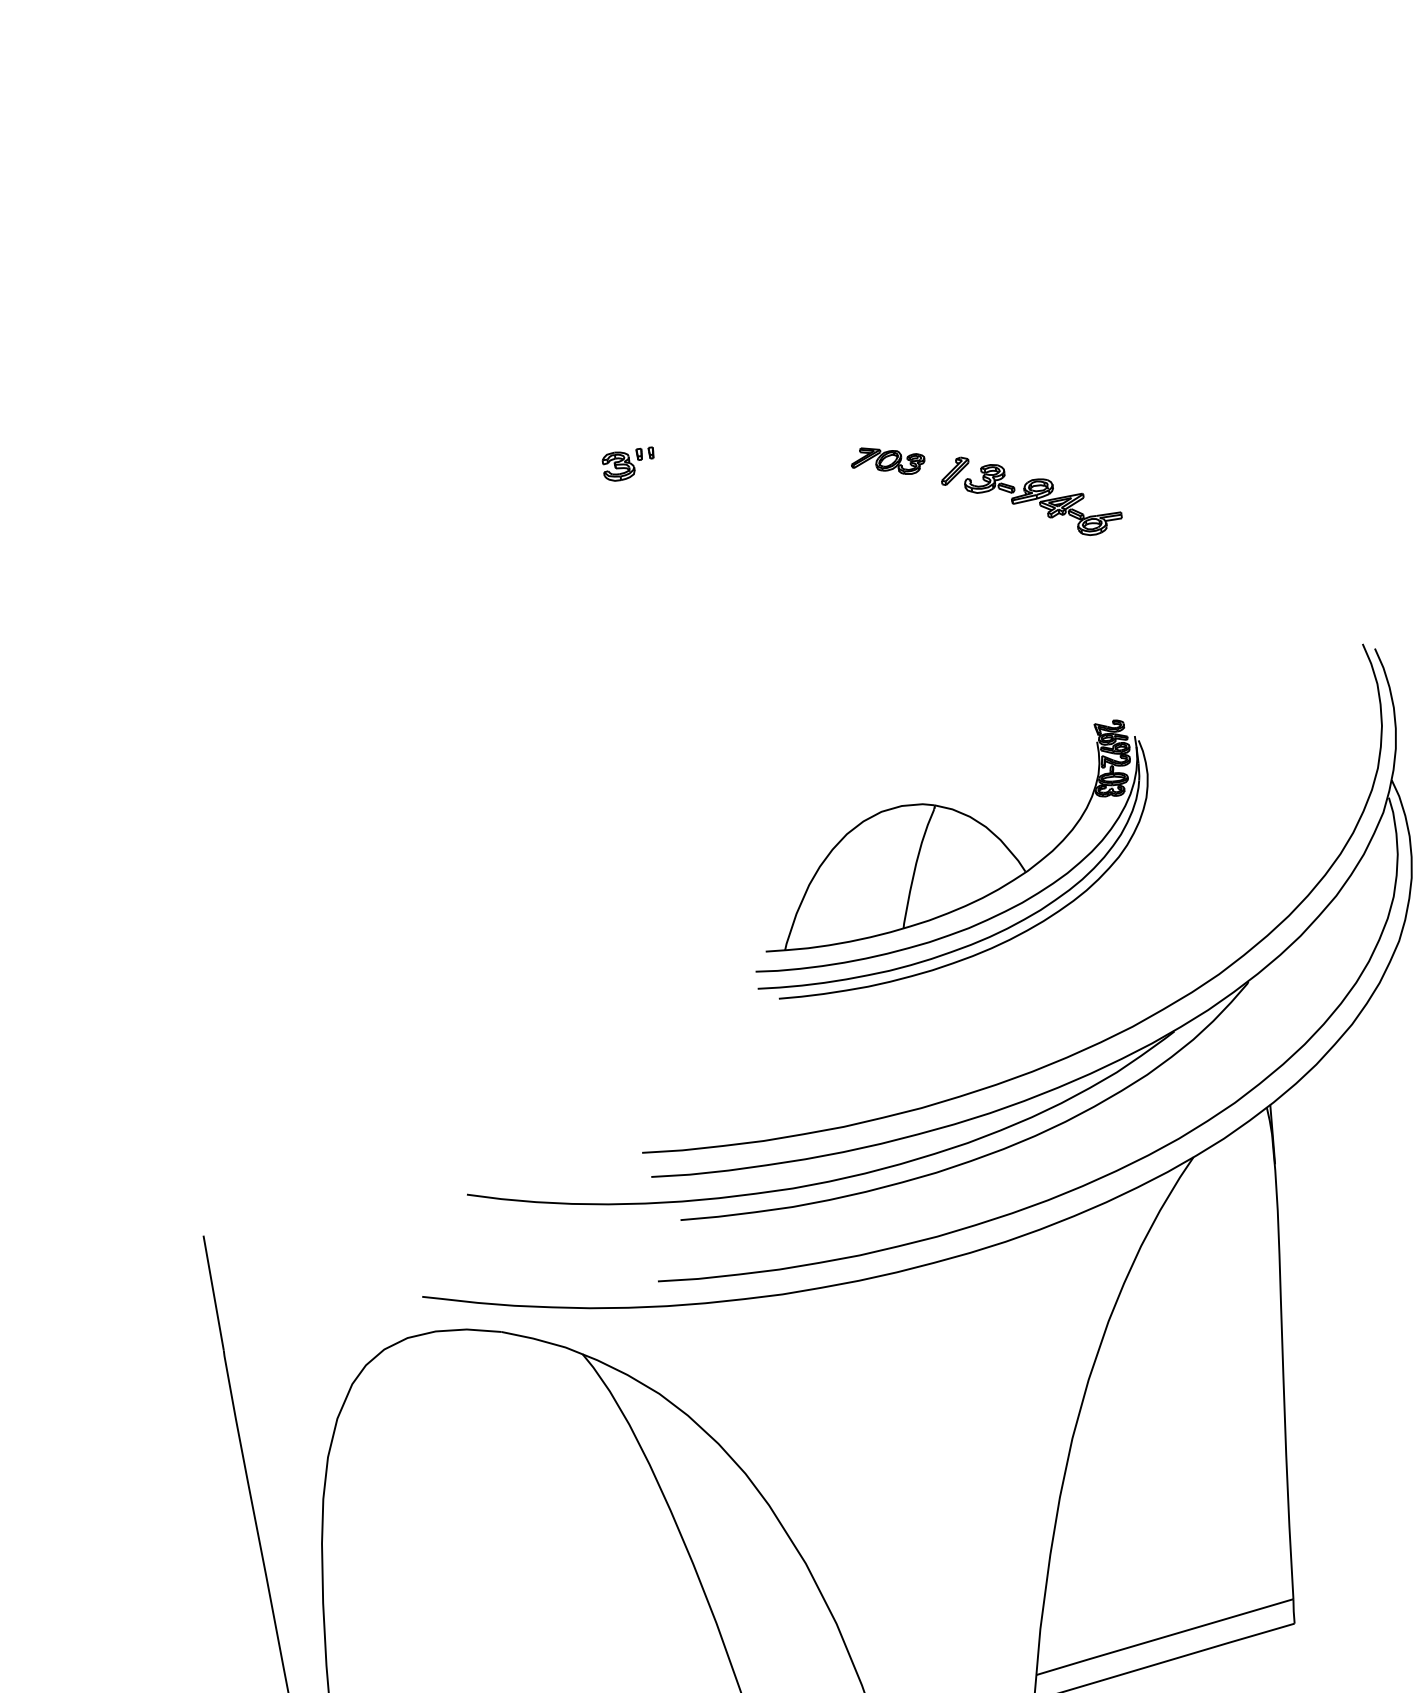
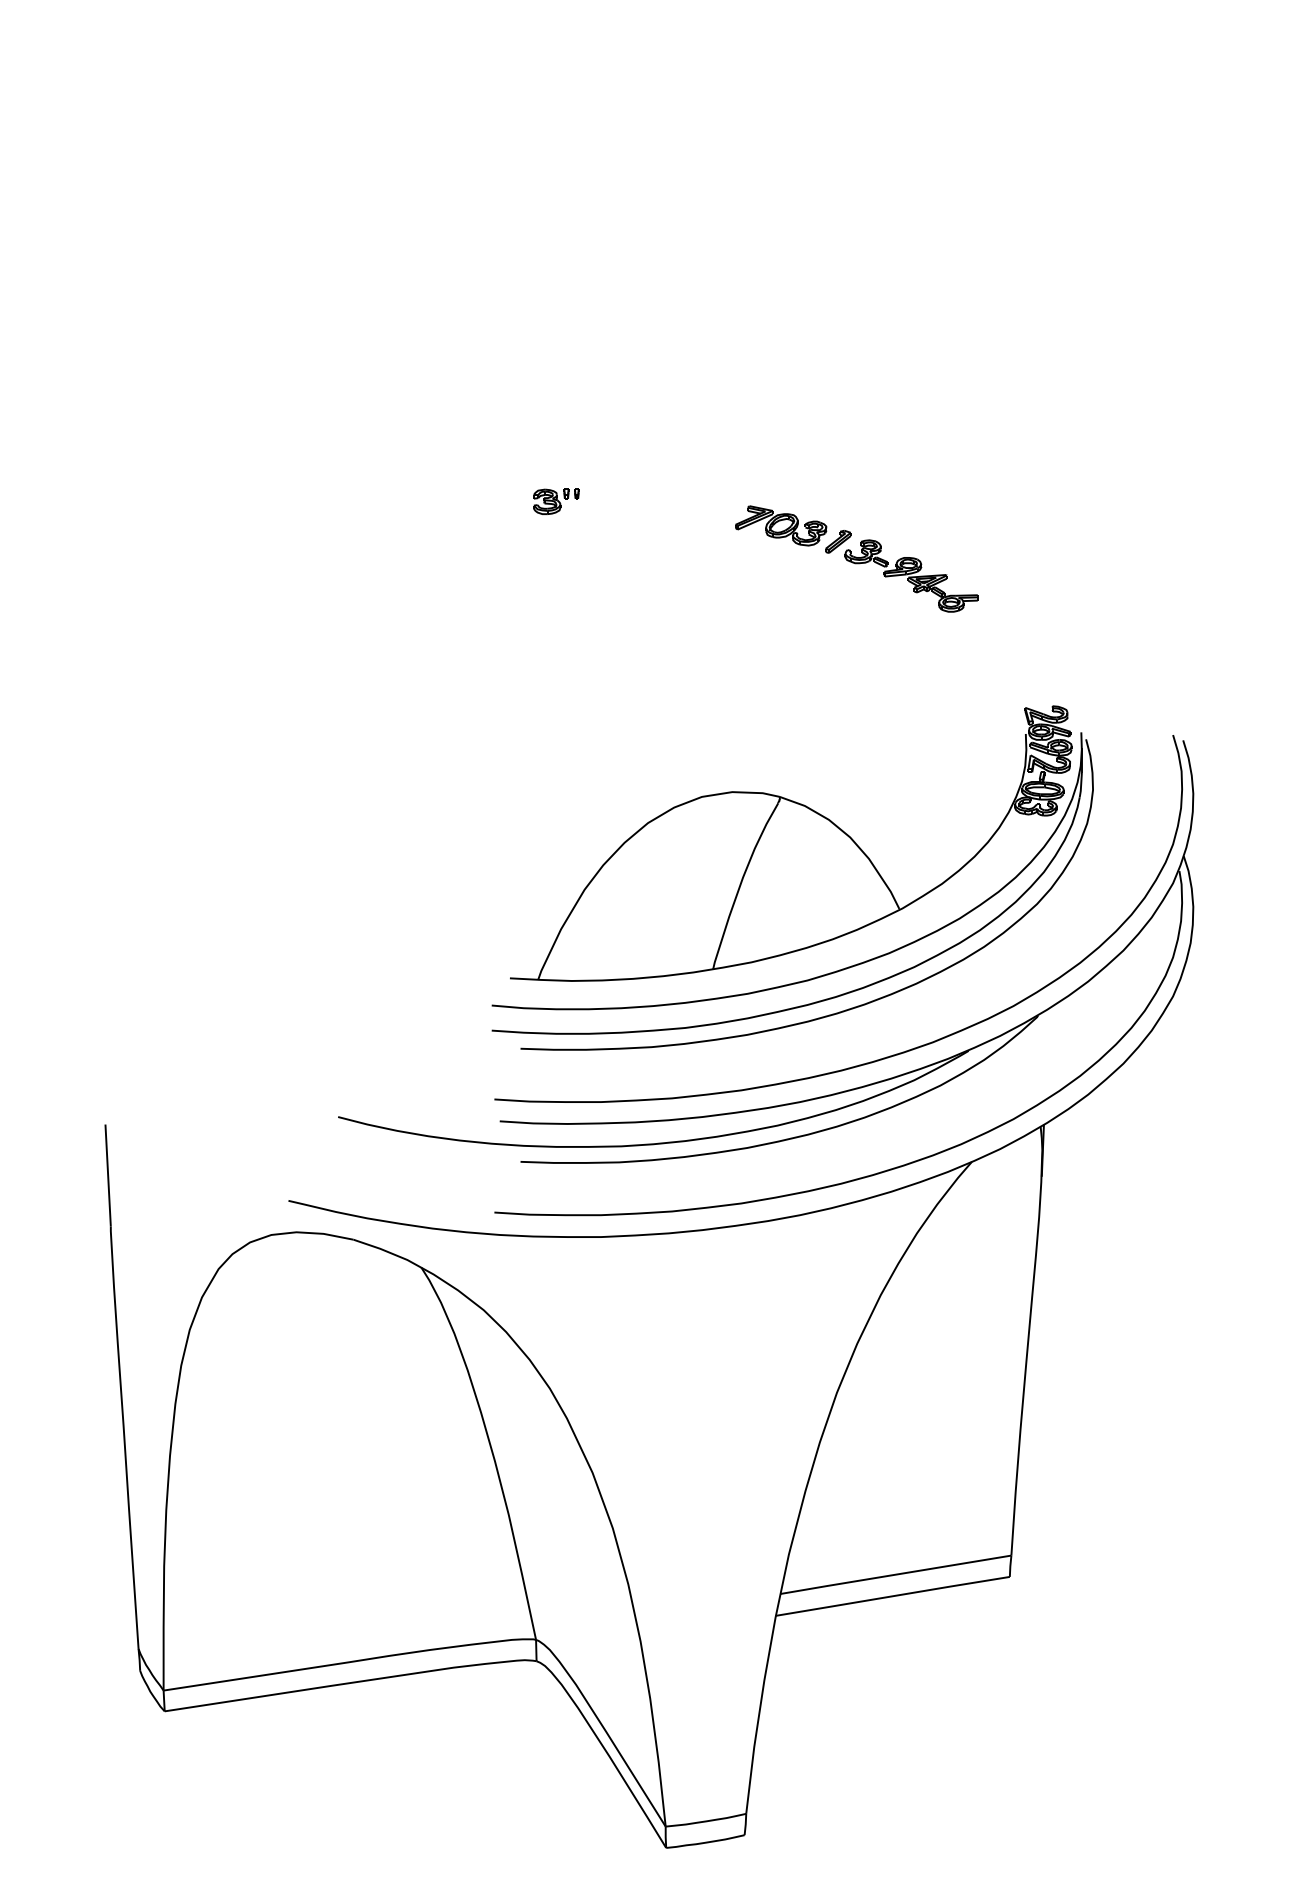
part: (888, 460) -> (781, 525), size x1.43
part: (949, 858) -> (792, 877), size x1.67

